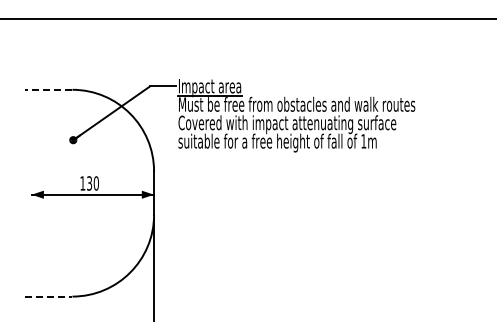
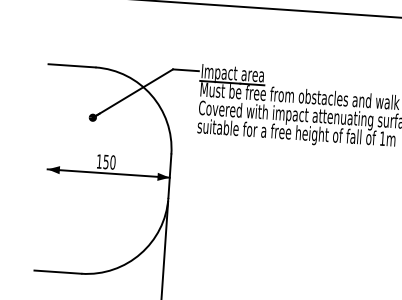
line: (48, 89) -> (71, 65), dashed -> solid
text: (89, 182) -> (106, 161), 130 -> 150
line: (48, 296) -> (57, 272), dashed -> solid

